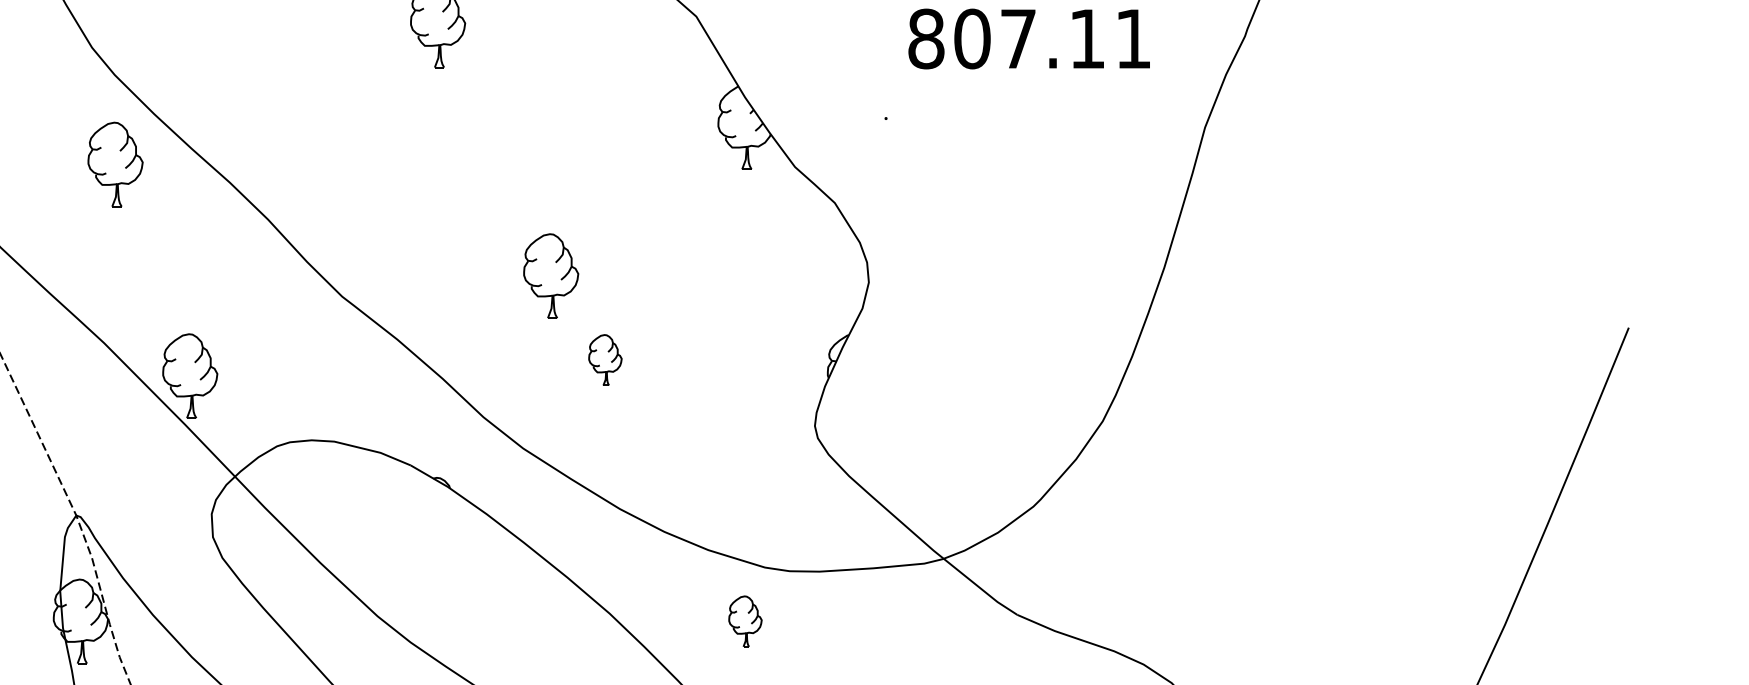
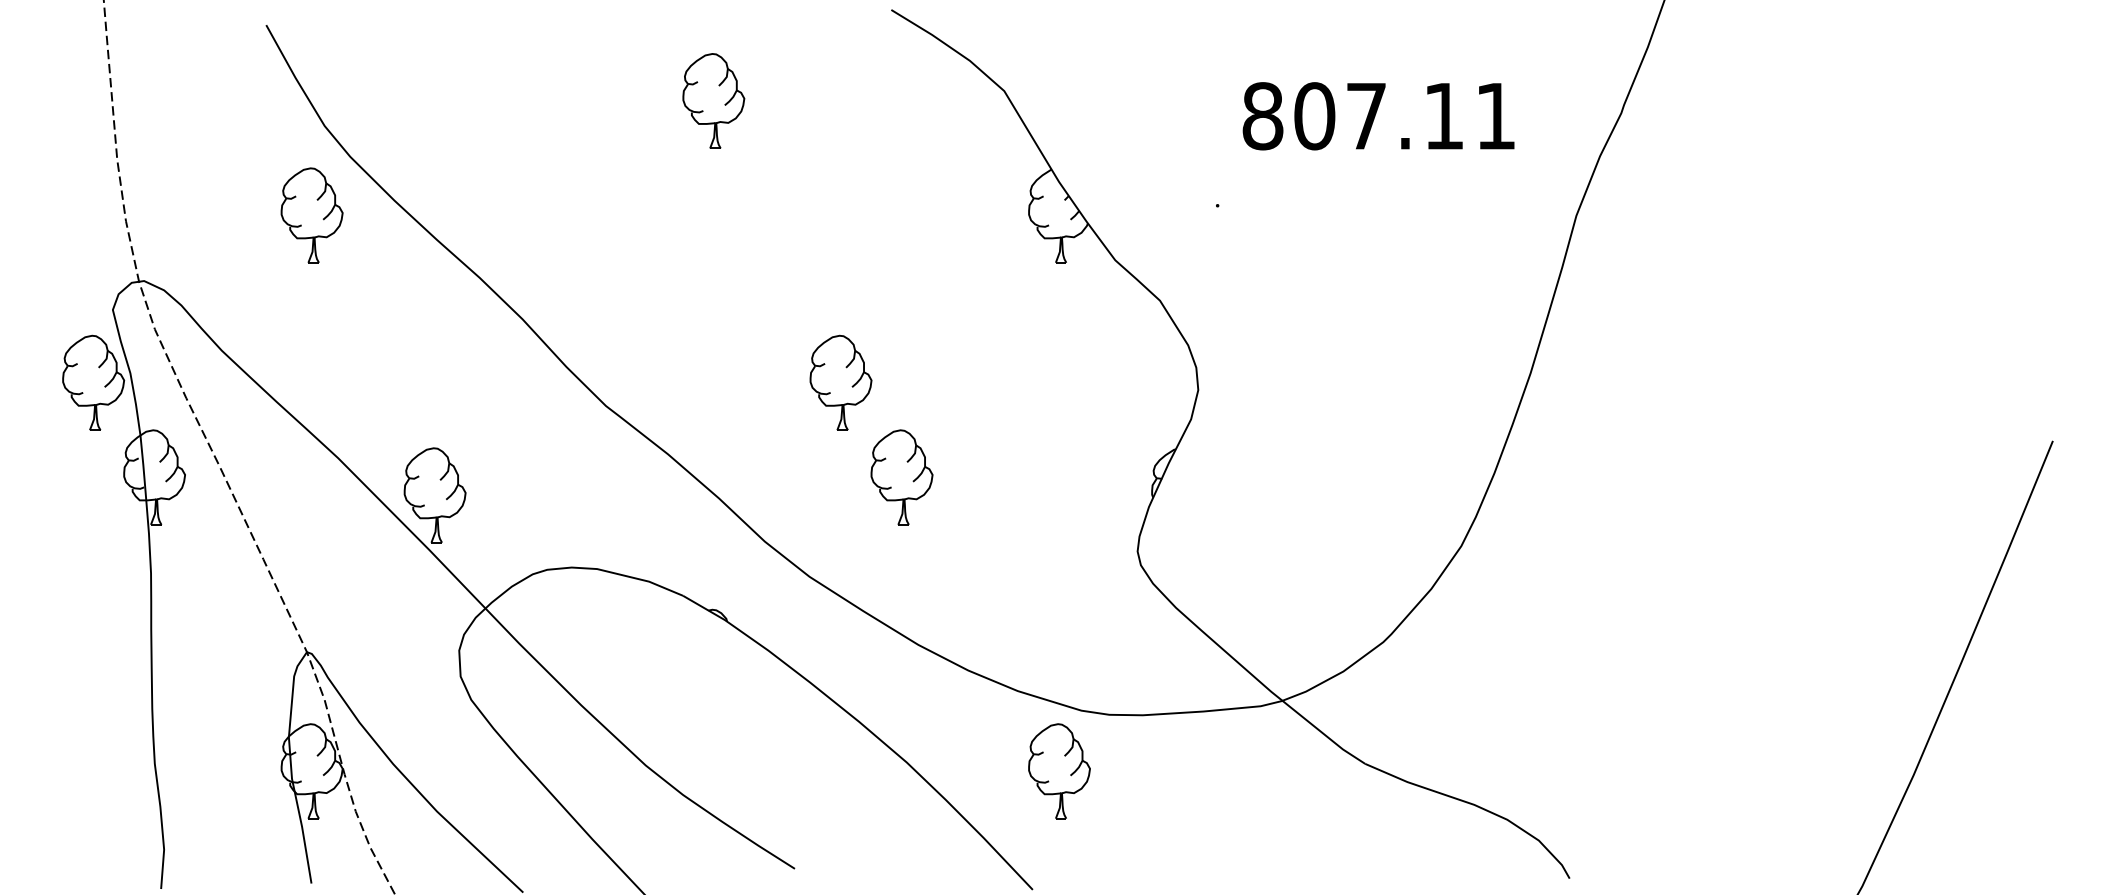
part: (115, 164) -> (311, 215), moved
part: (604, 360) -> (901, 477), size x1.67
part: (745, 621) -> (1059, 771), size x1.67

